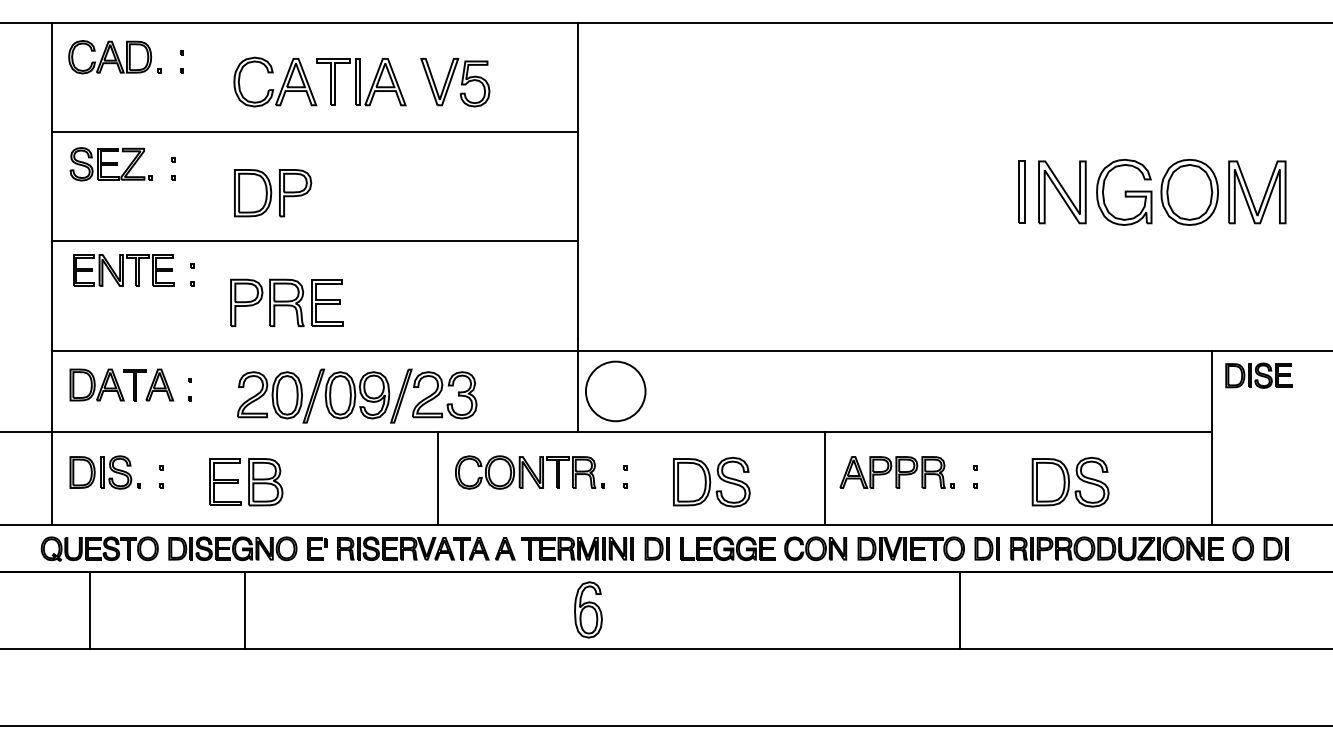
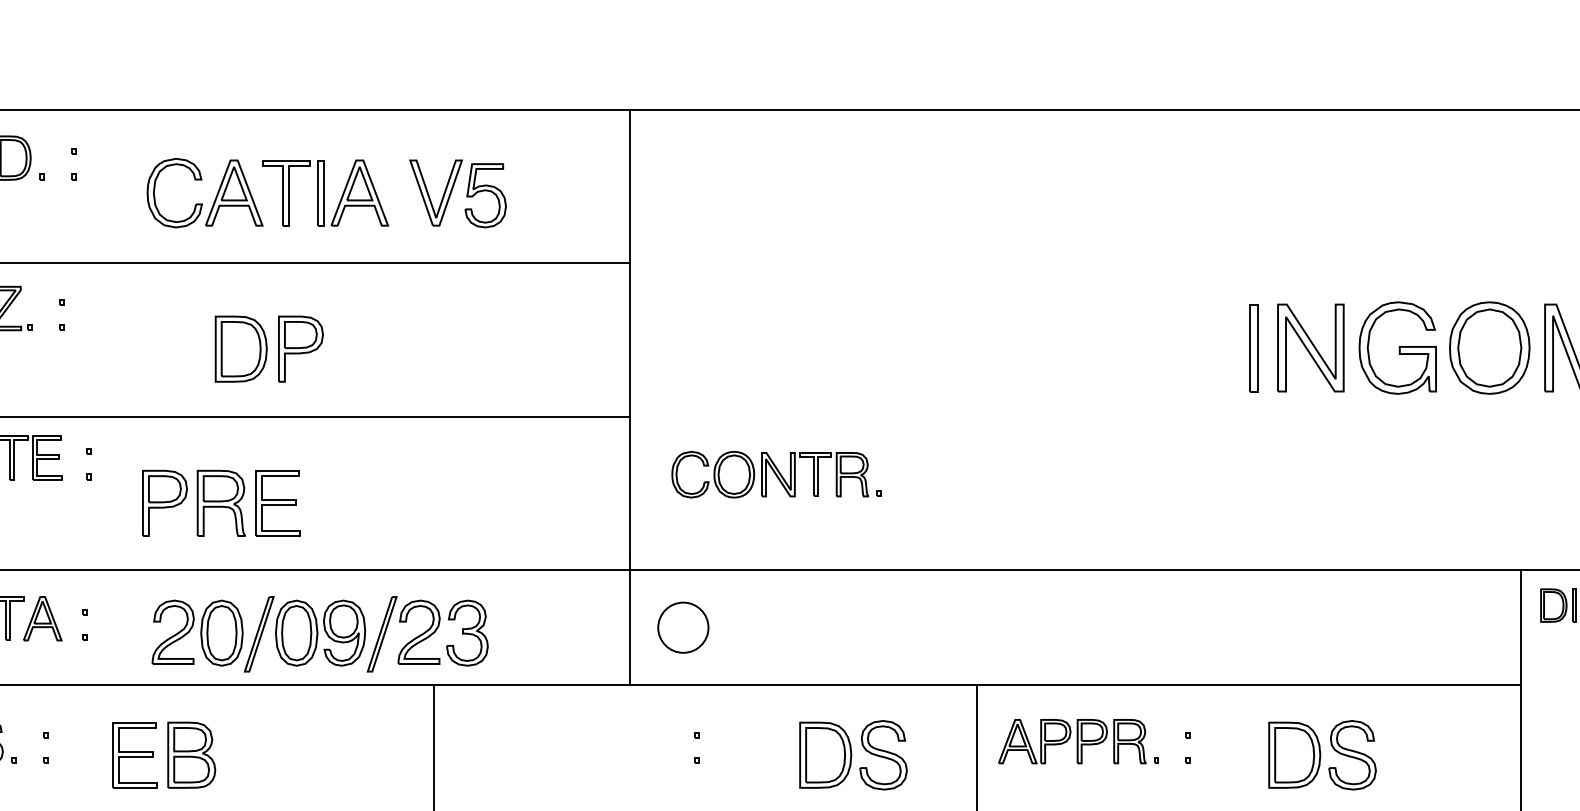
part: (273, 193) -> (269, 349), moved
circle: (615, 391) -> (683, 627), size x0.6
part: (529, 472) -> (775, 474), moved
part: (711, 482) -> (853, 755), moved

